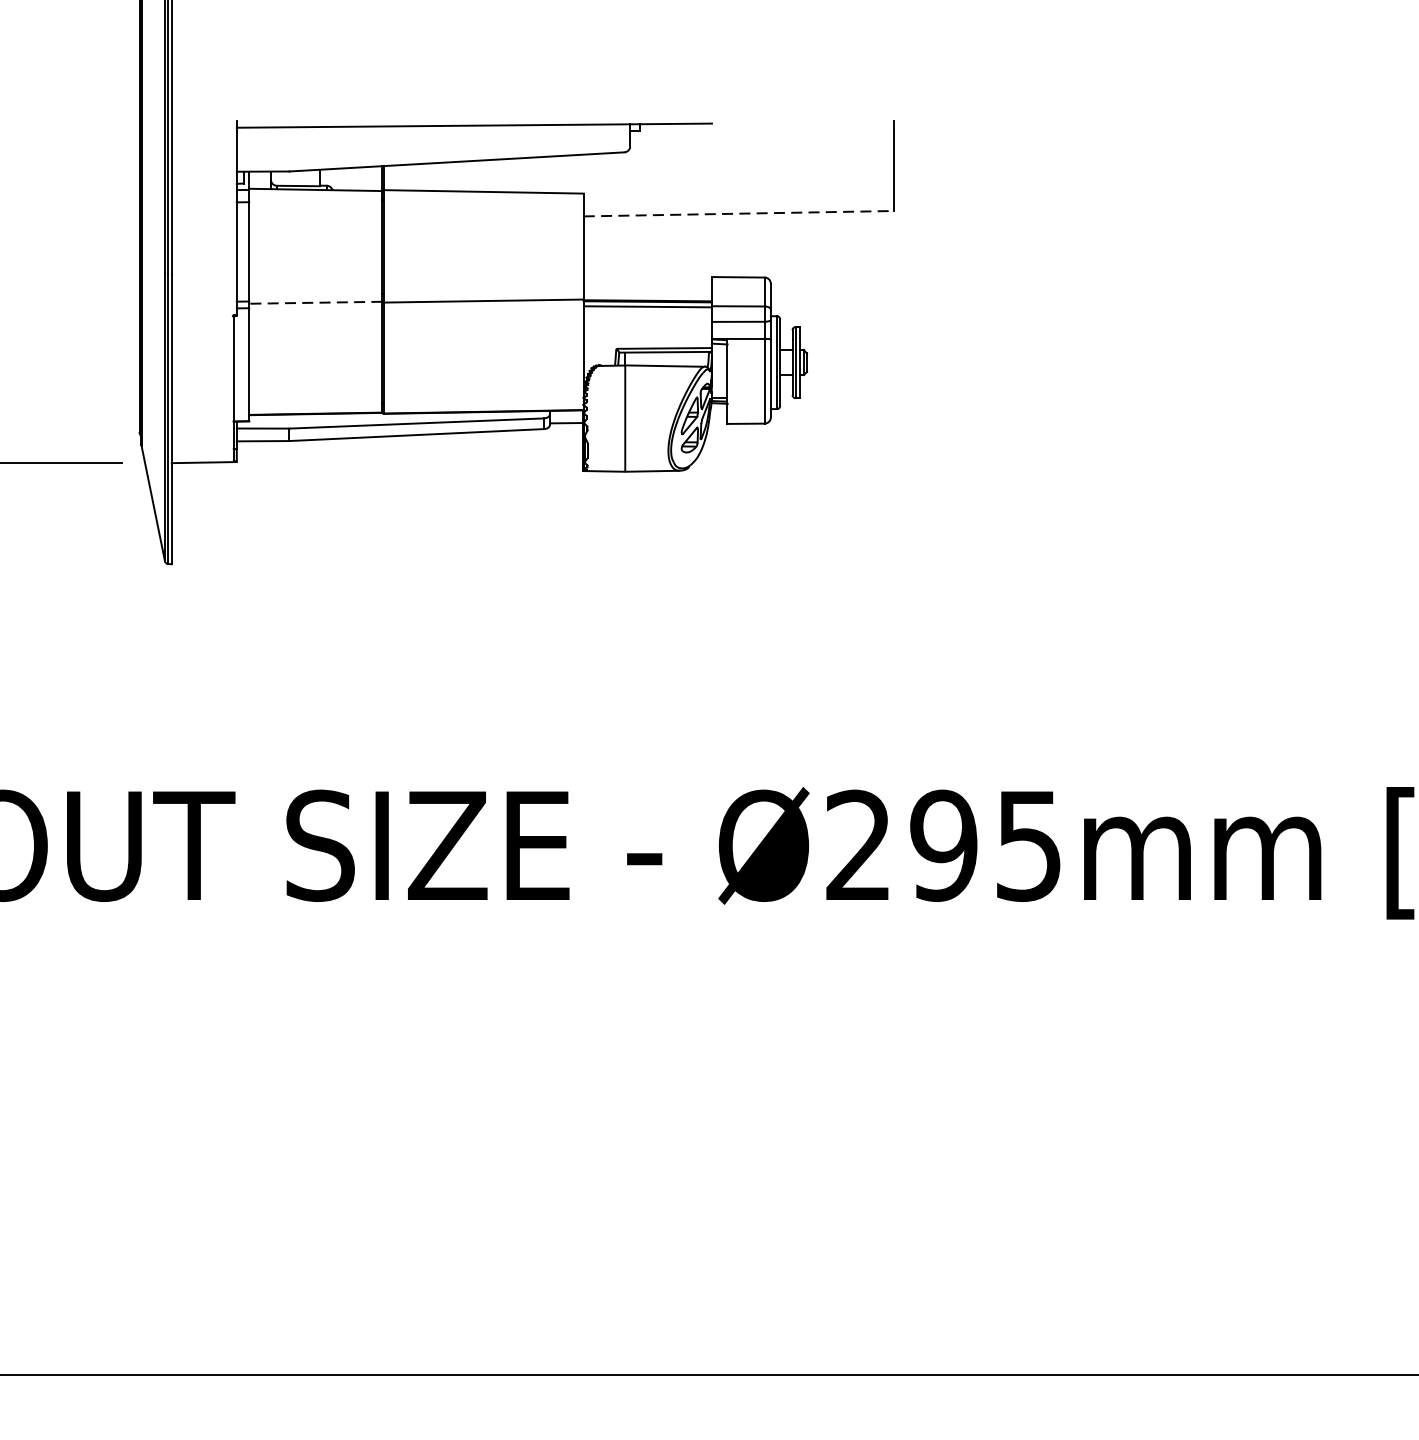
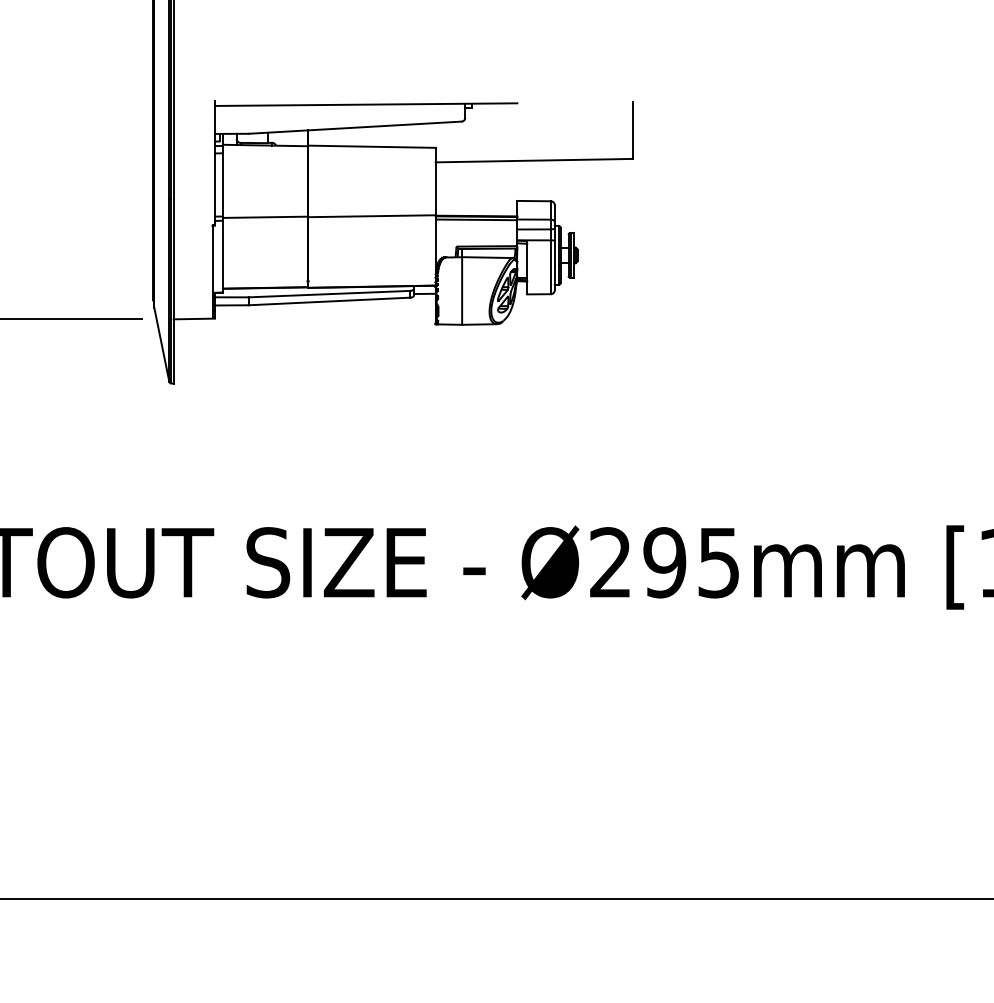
line: (739, 213) -> (534, 160), dashed -> solid
line: (314, 303) -> (264, 217), dashed -> solid

